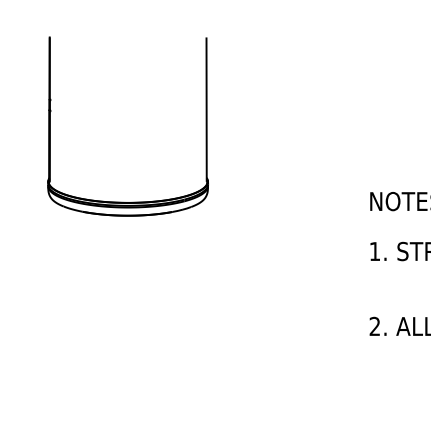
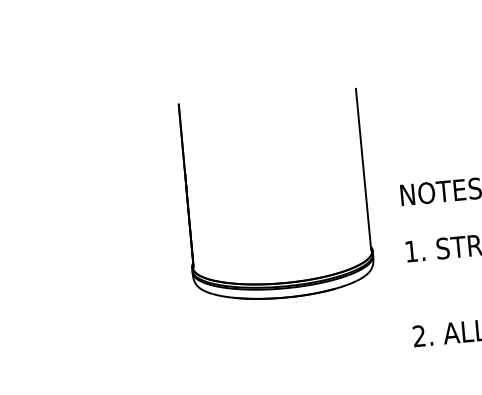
part: (123, 201) -> (279, 281), moved

